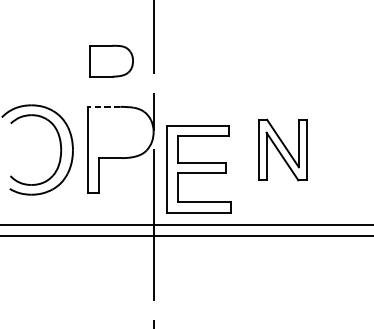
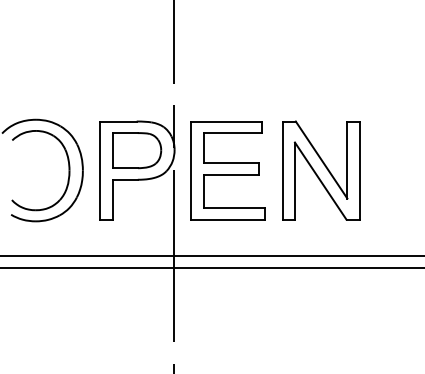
part: (112, 61) -> (137, 150), moved
line: (104, 106) -> (118, 121), dashed -> solid
part: (282, 149) -> (321, 170), size x1.43
part: (198, 169) -> (227, 170), moved

